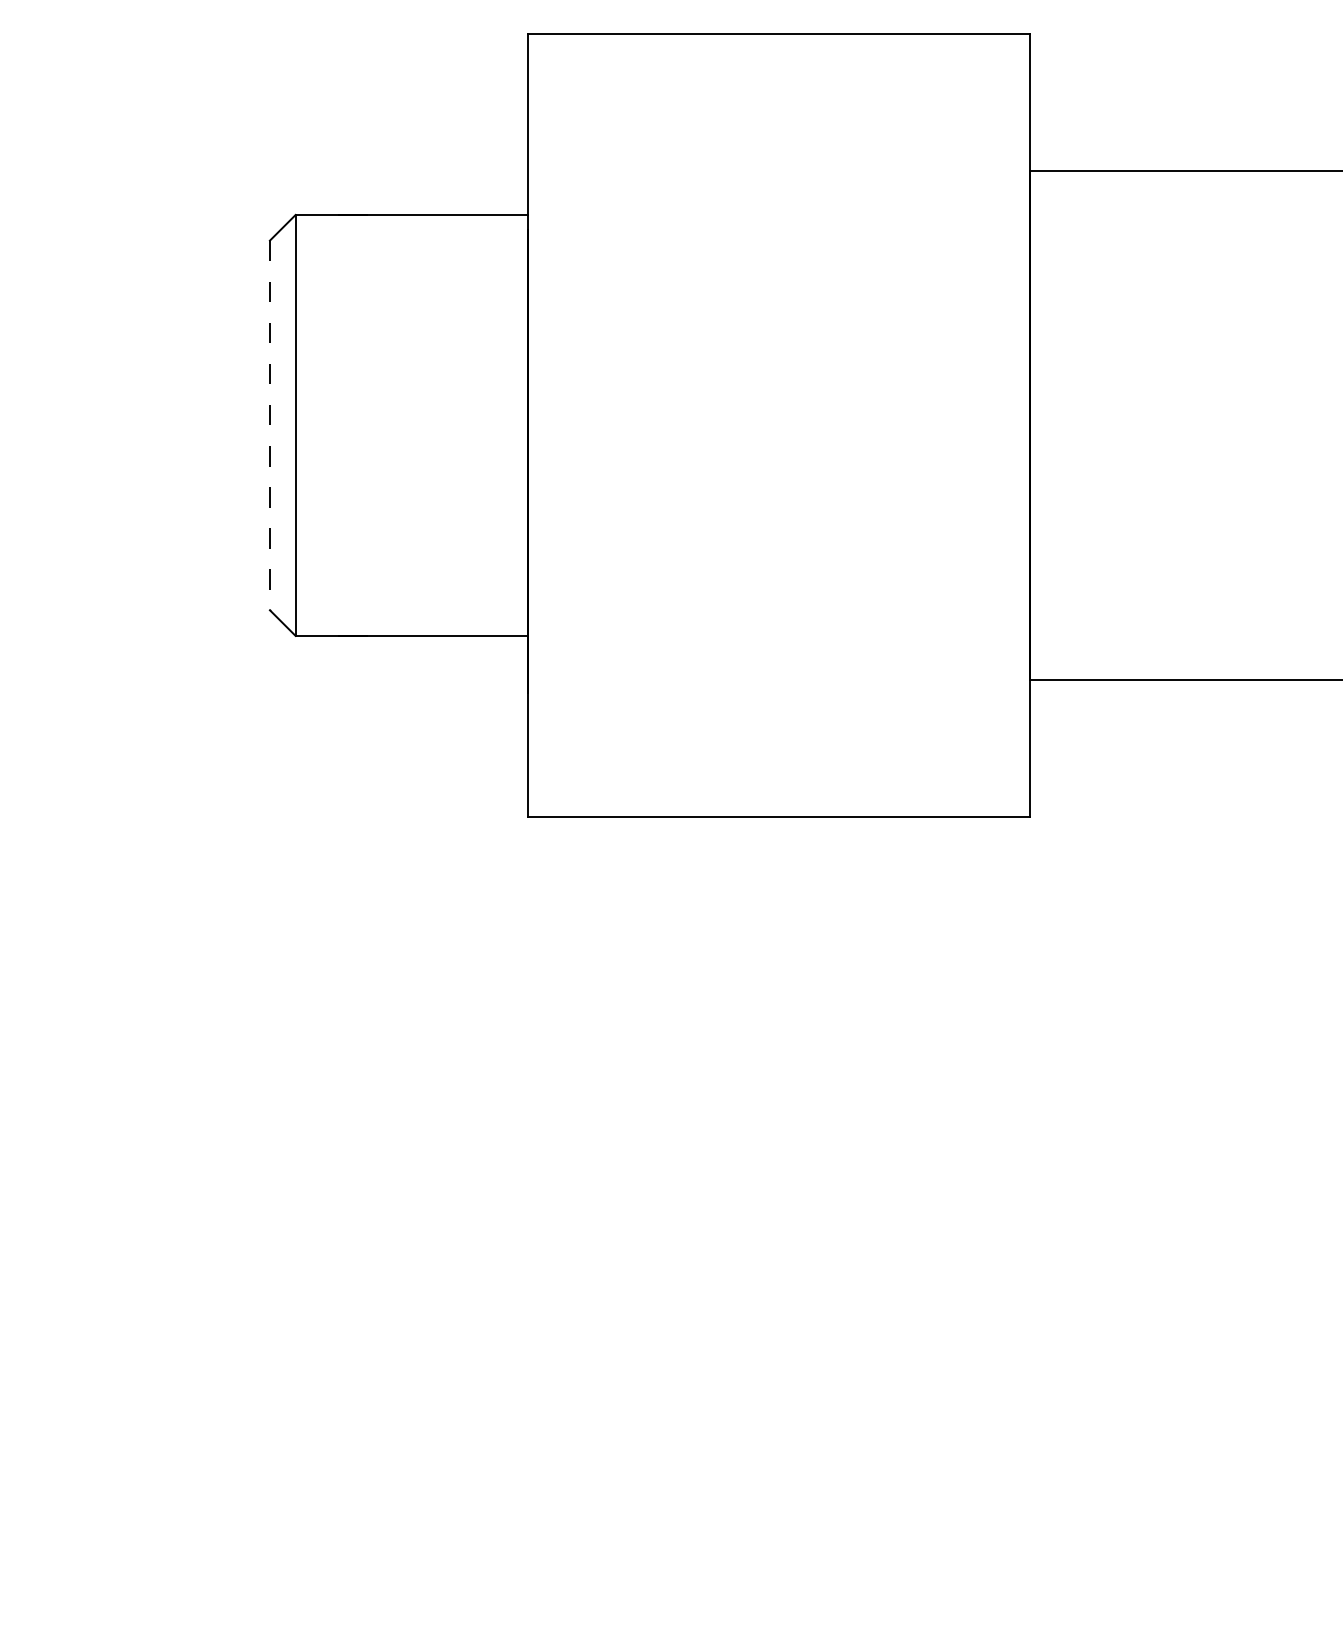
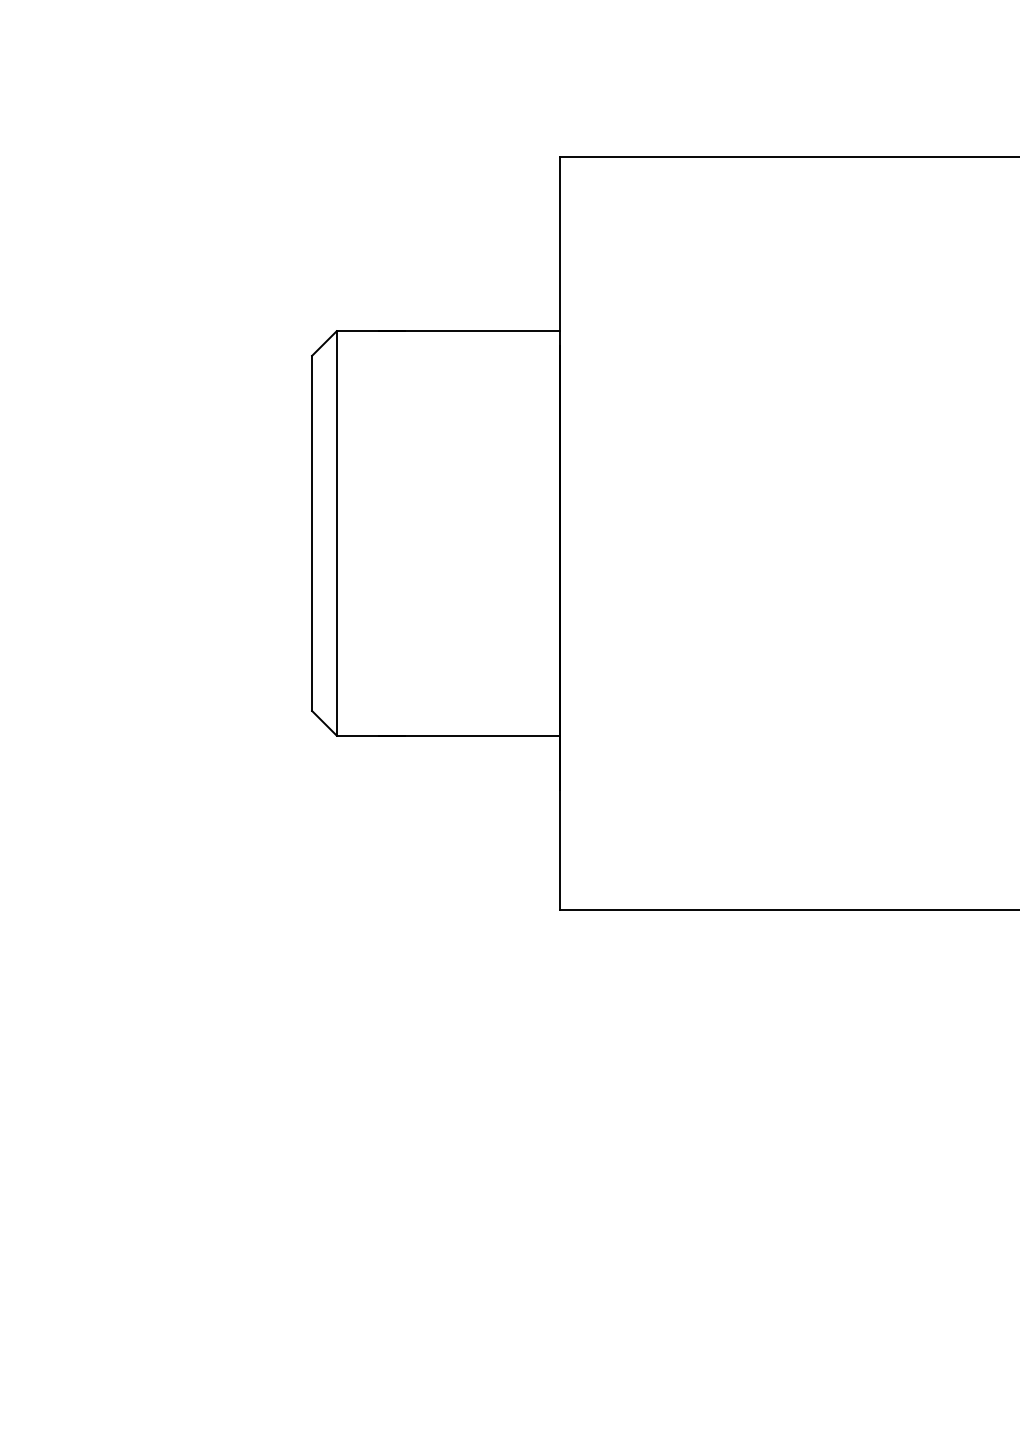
line: (269, 425) -> (311, 533), dashed -> solid

